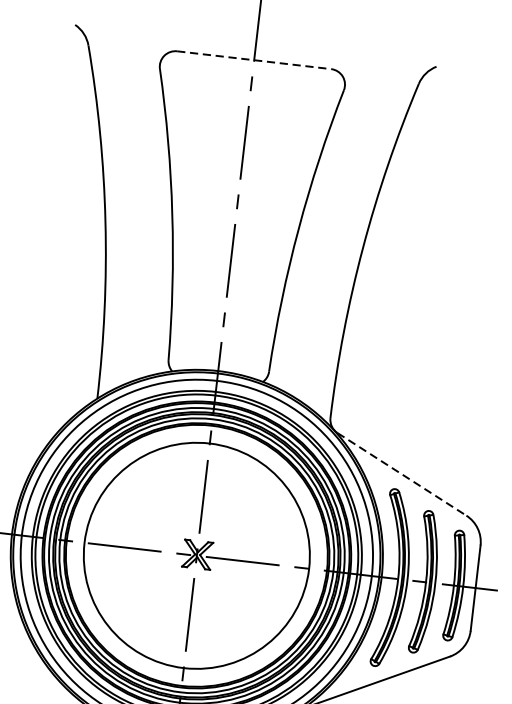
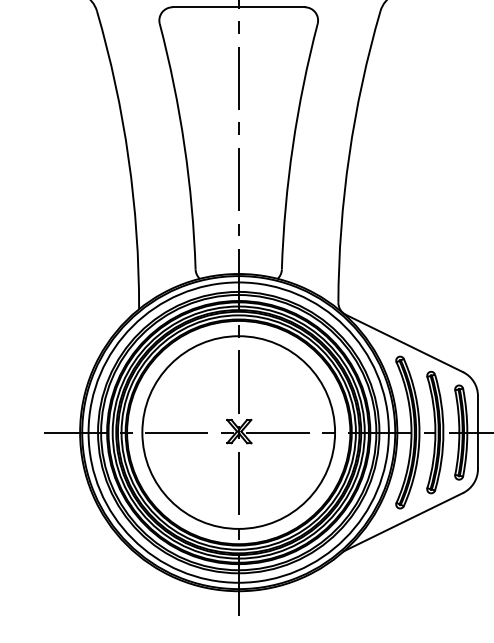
line: (255, 60) -> (239, 7), dashed -> solid
line: (402, 474) -> (404, 343), dashed -> solid

